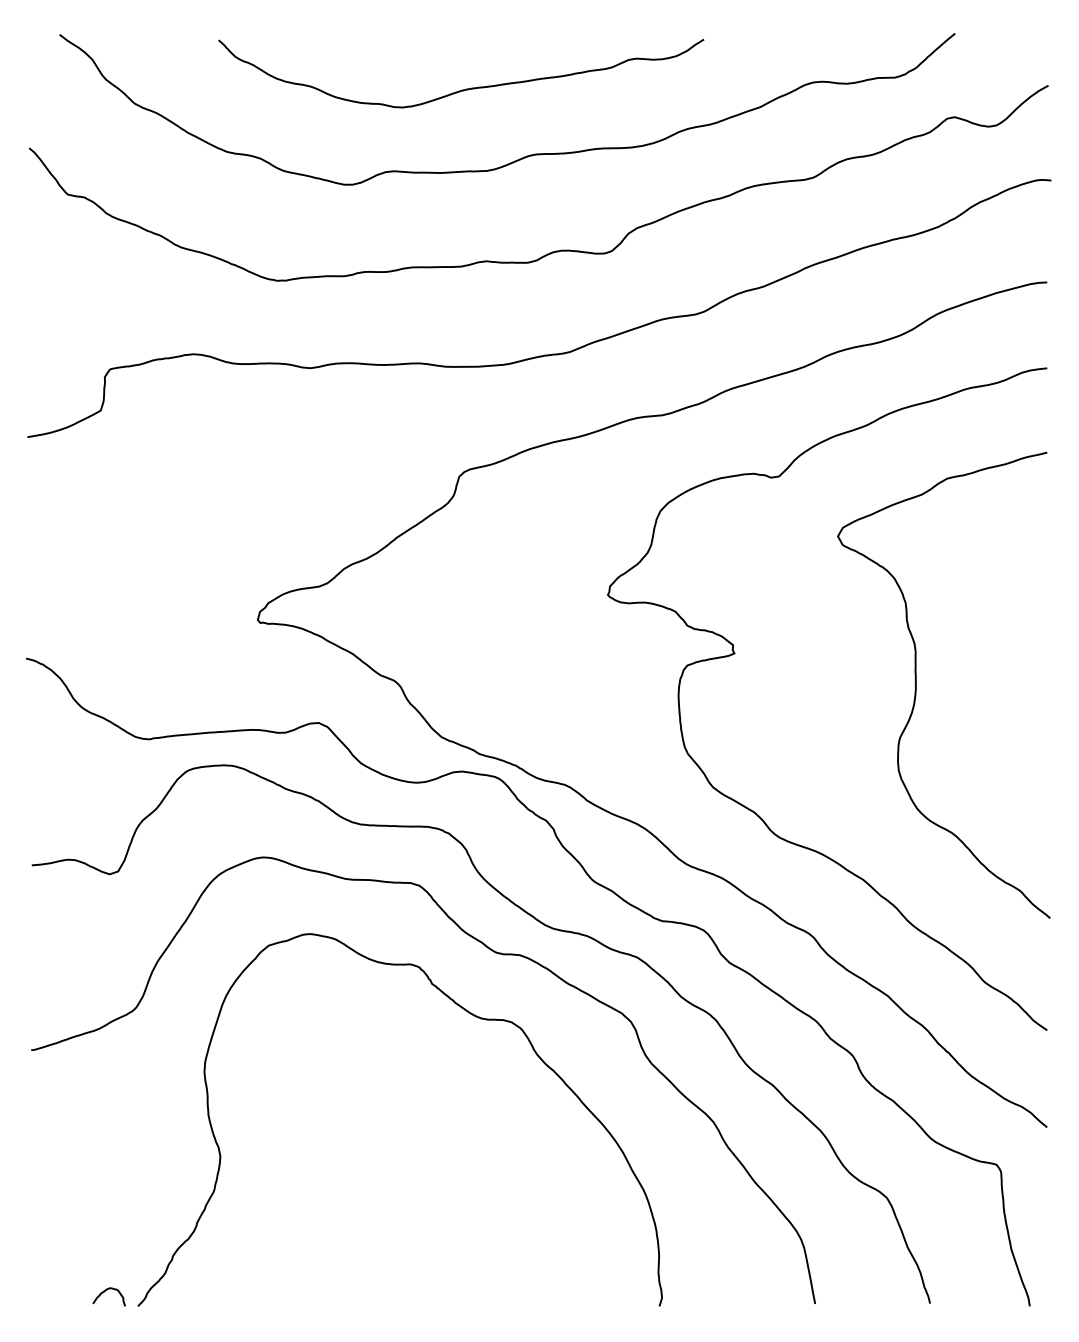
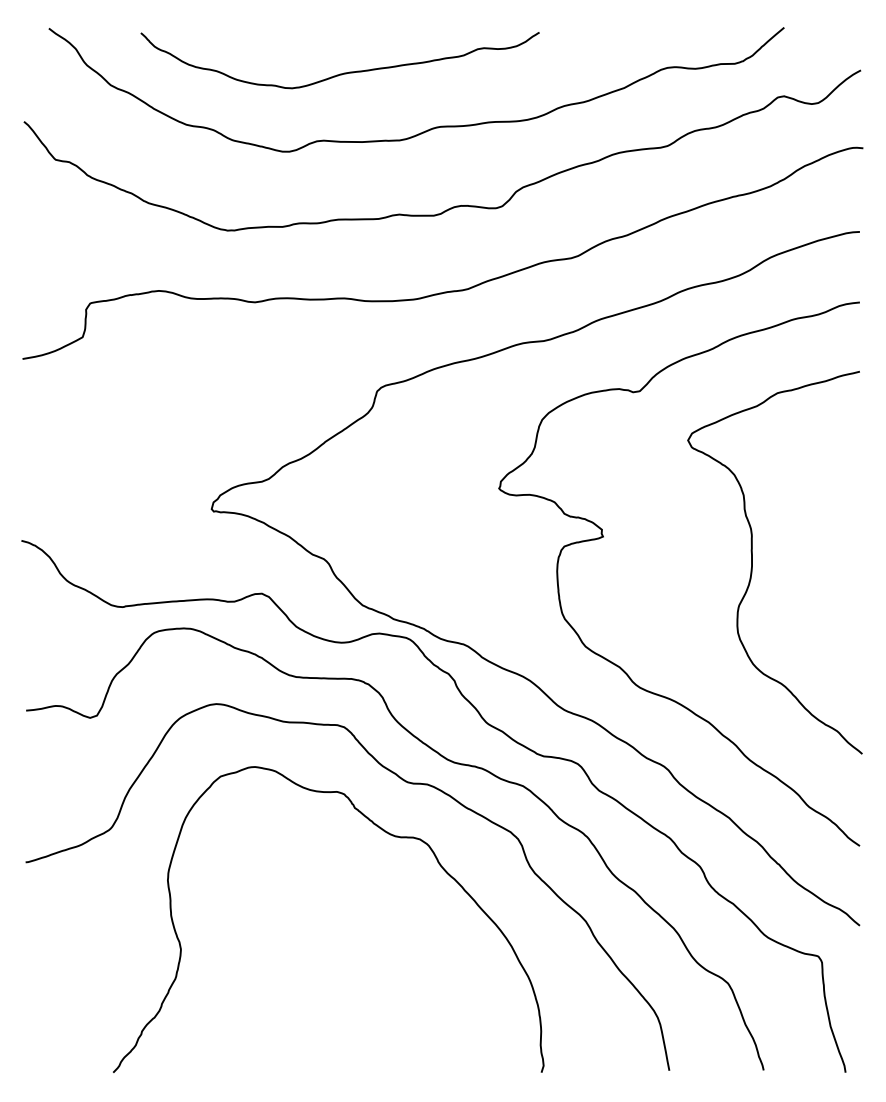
curve: (466, 88) -> (344, 72), moved
curve: (104, 1292) -> (85, 1061), removed

